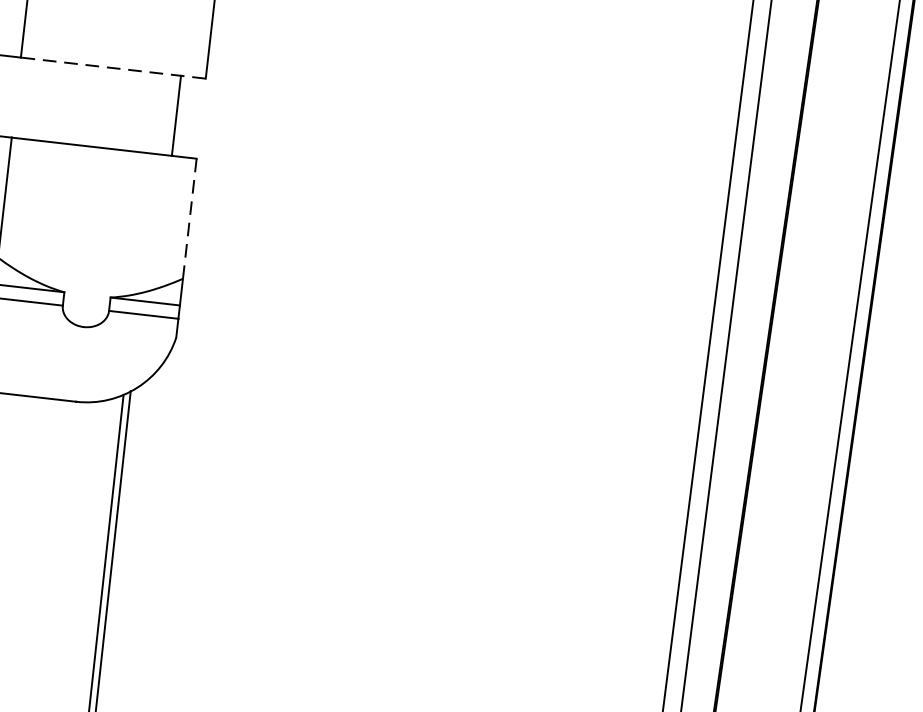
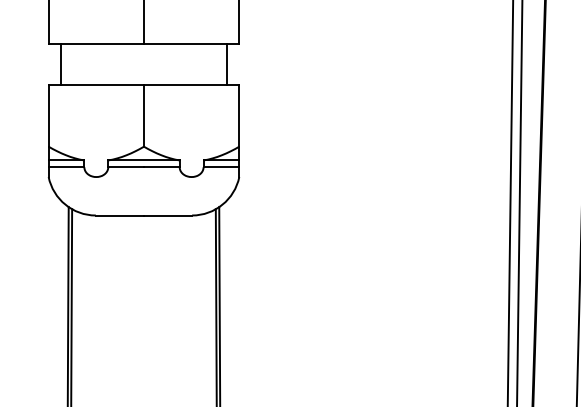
line: (113, 68) -> (191, 43), dashed -> solid
line: (190, 218) -> (239, 115), dashed -> solid

